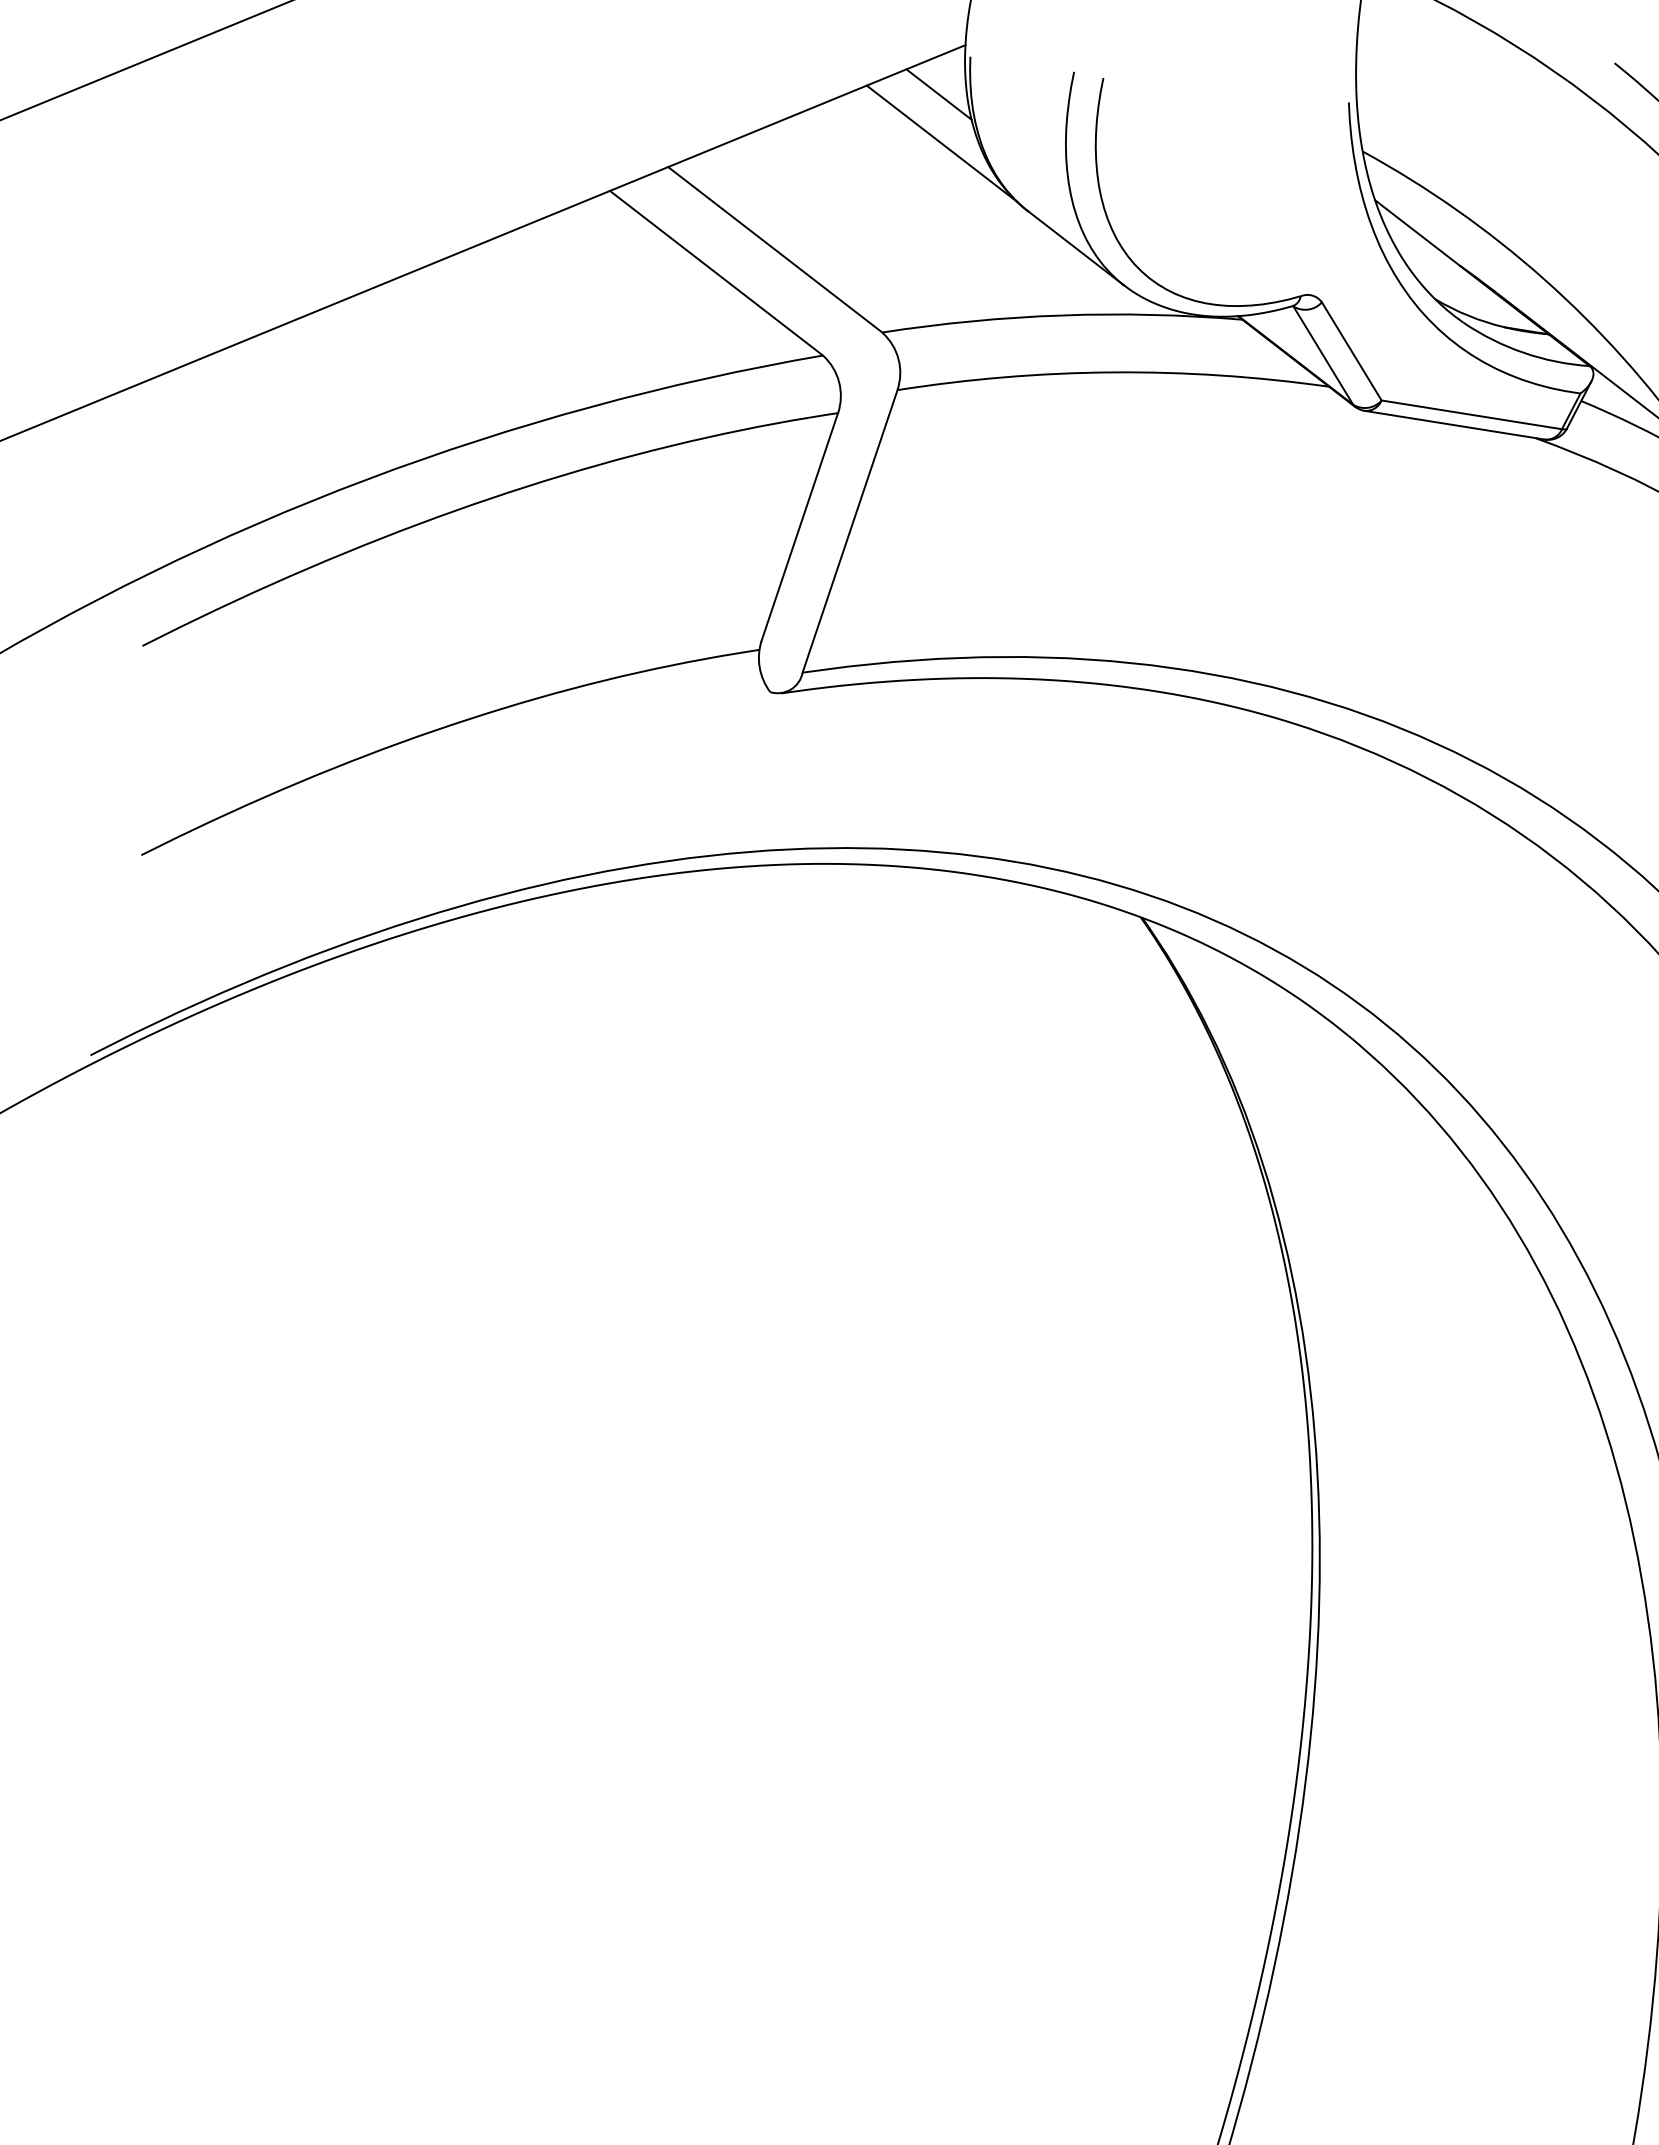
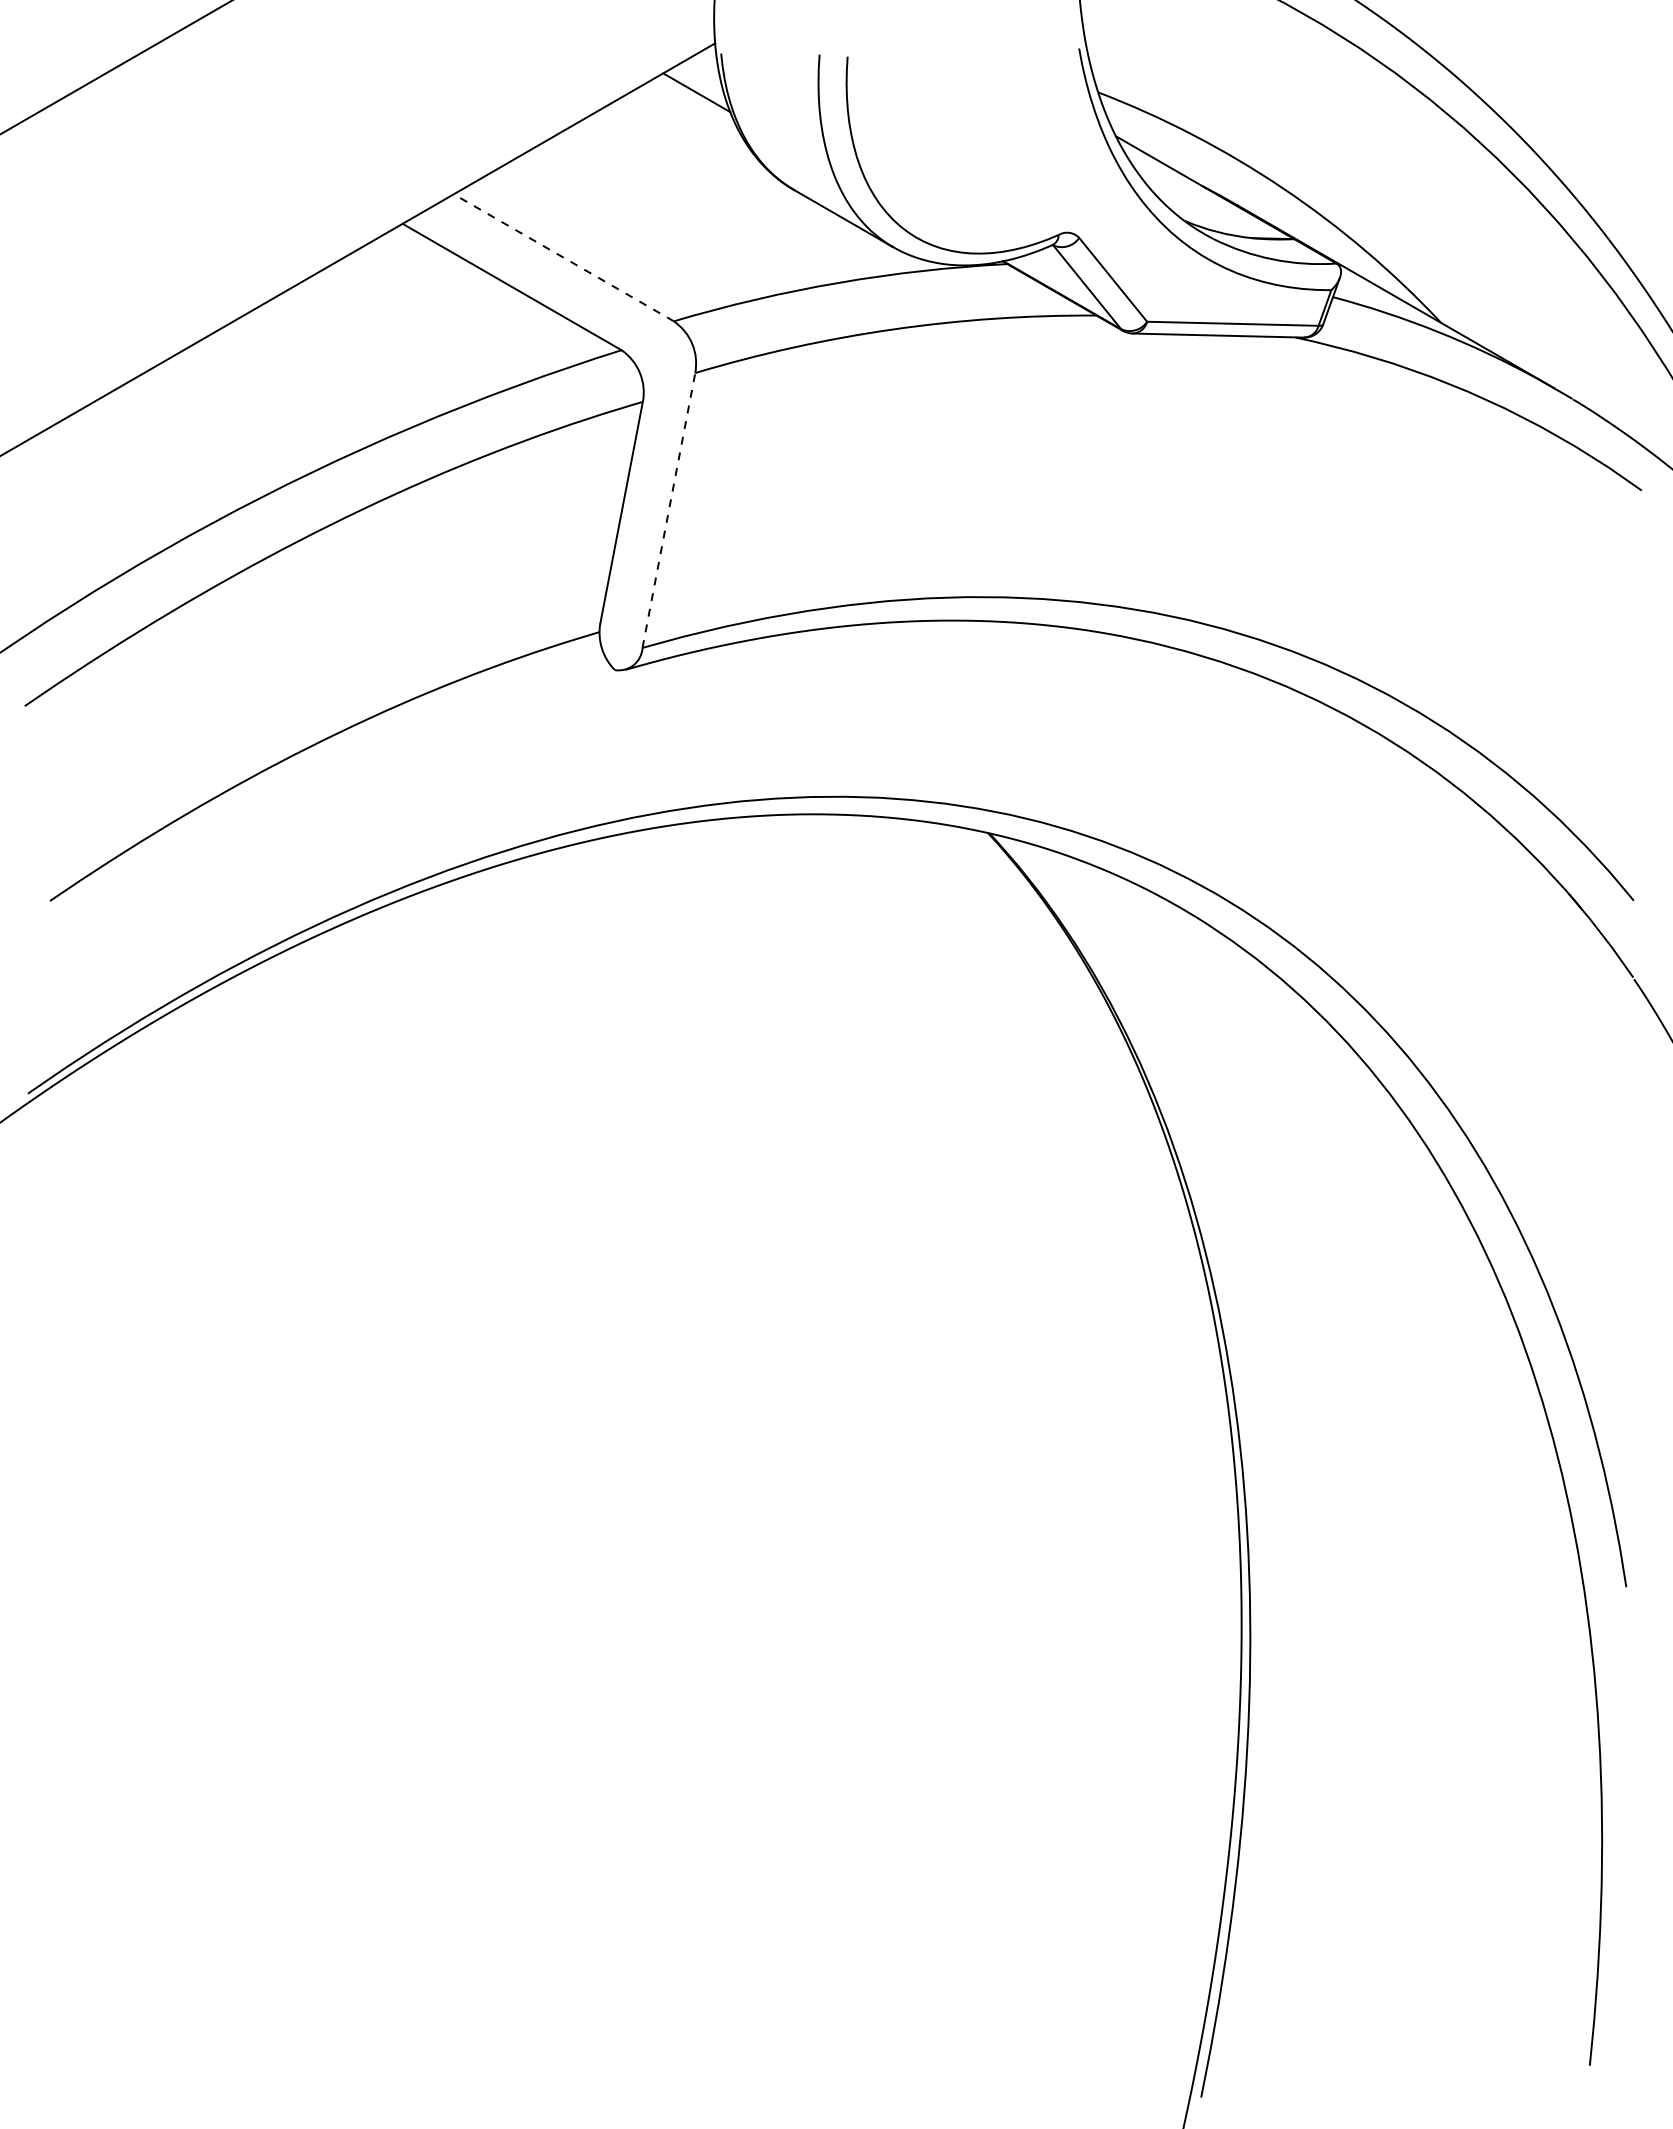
line: (941, 144) -> (705, 138), removed
line: (774, 249) -> (563, 257), solid -> dashed
line: (849, 531) -> (668, 510), solid -> dashed

